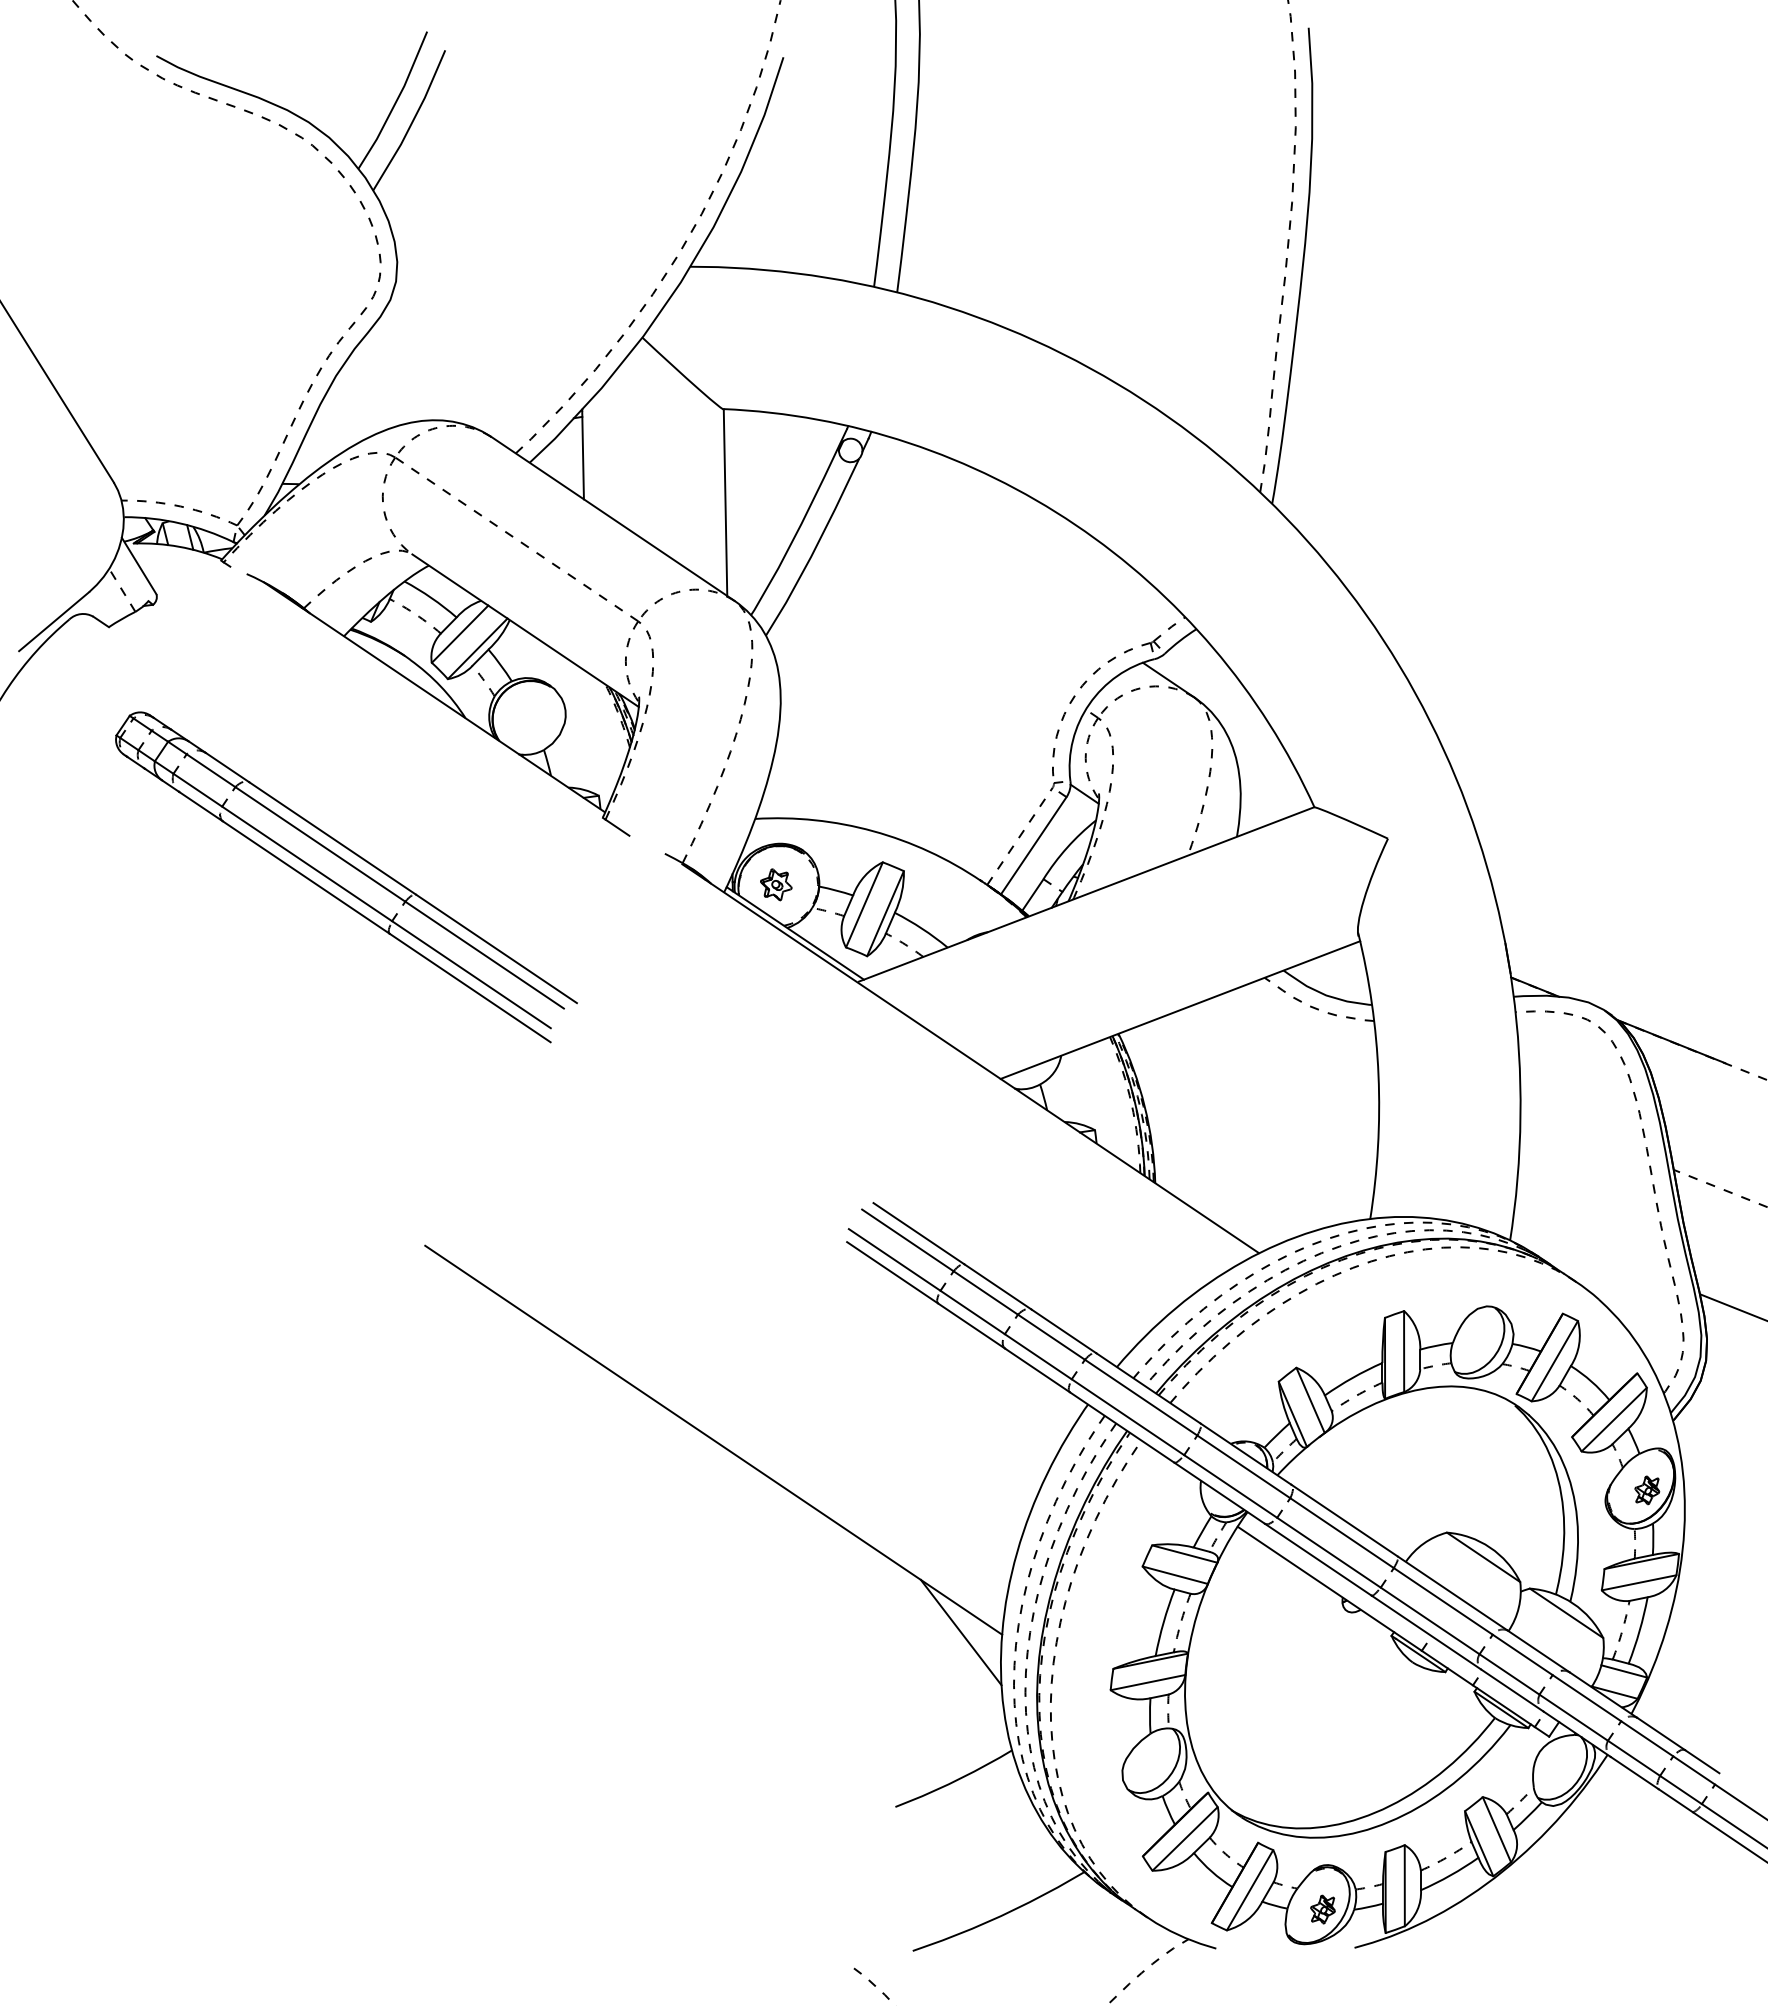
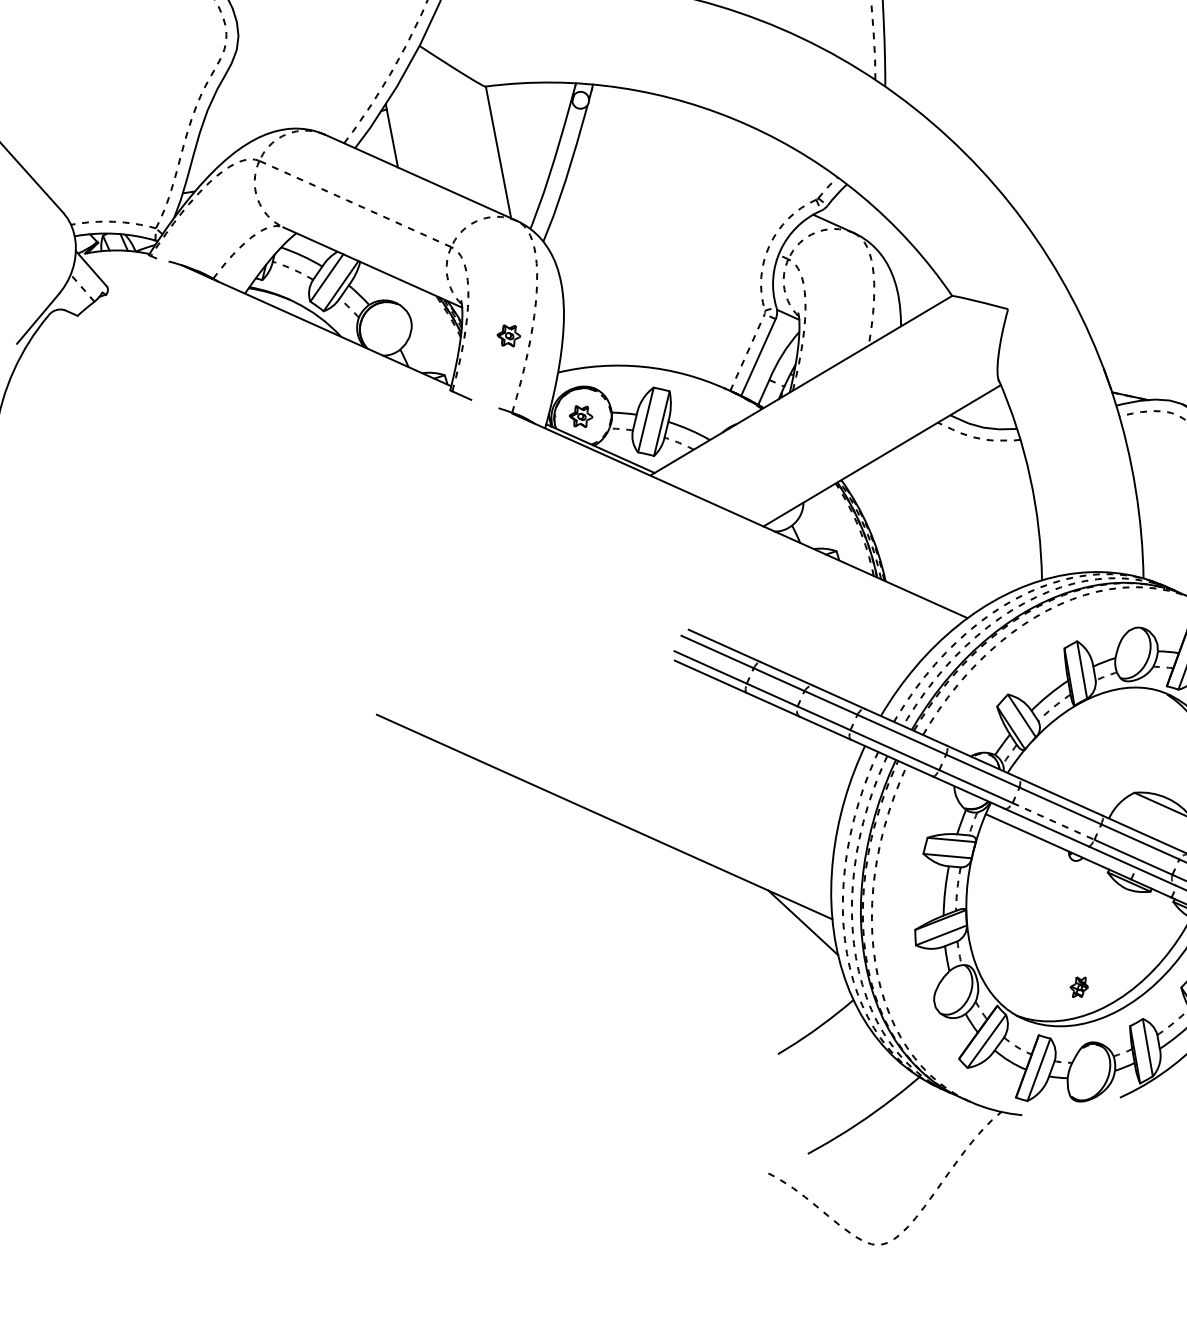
part: (696, 756) -> (508, 335), added
part: (341, 885) -> (273, 470), removed
line: (1329, 1553) -> (1054, 821), solid -> dashed
part: (1322, 1909) -> (1078, 987), moved

